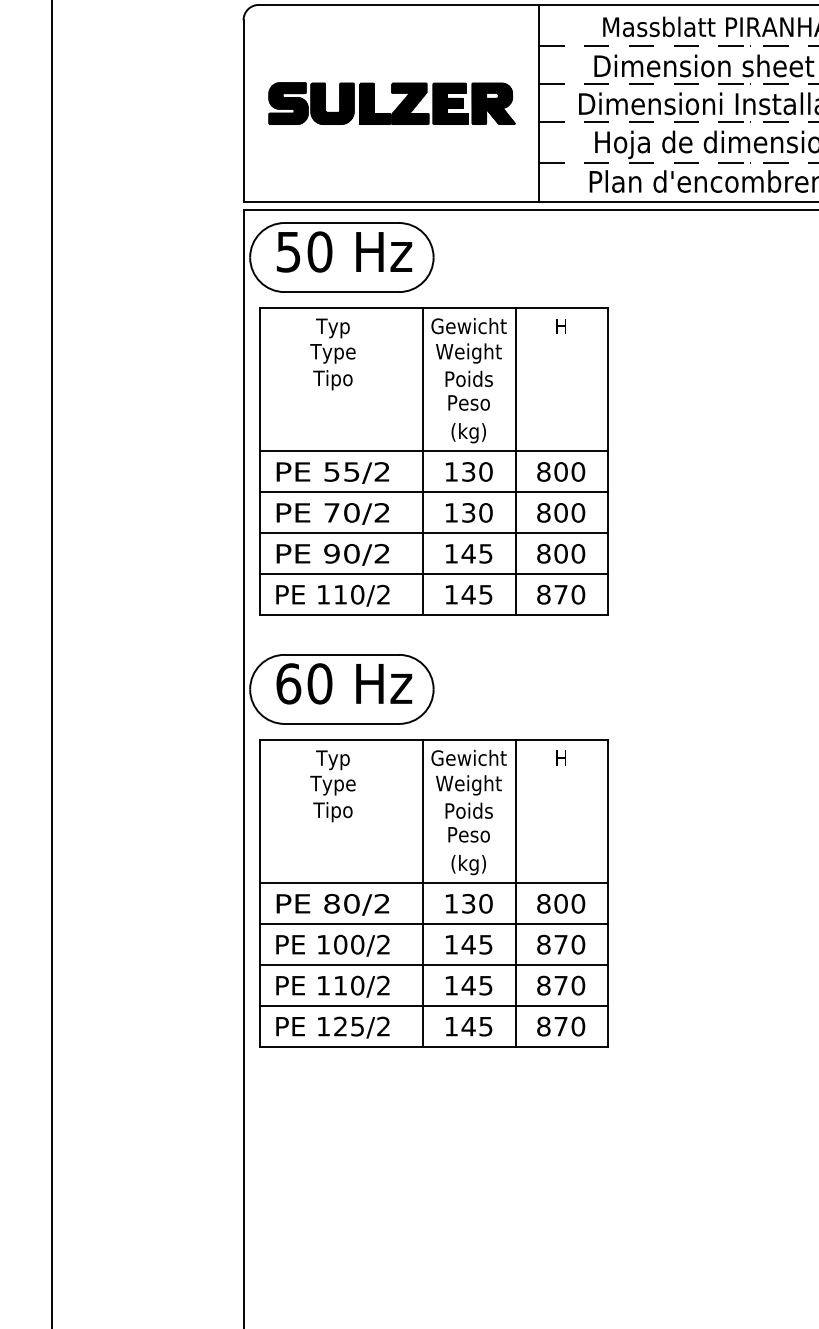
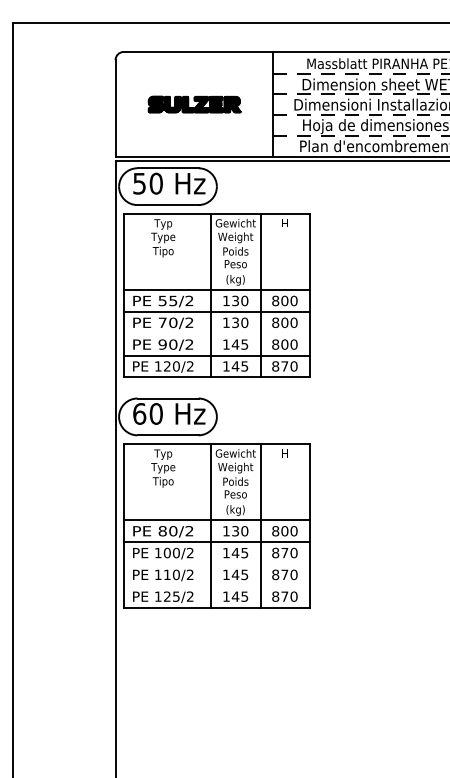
part: (391, 103) -> (194, 104), size x0.7
line: (432, 532) -> (216, 333), removed
text: (340, 594) -> (167, 366), 110/2 -> 120/2
line: (432, 964) -> (216, 563), removed
line: (432, 1005) -> (216, 585), removed

